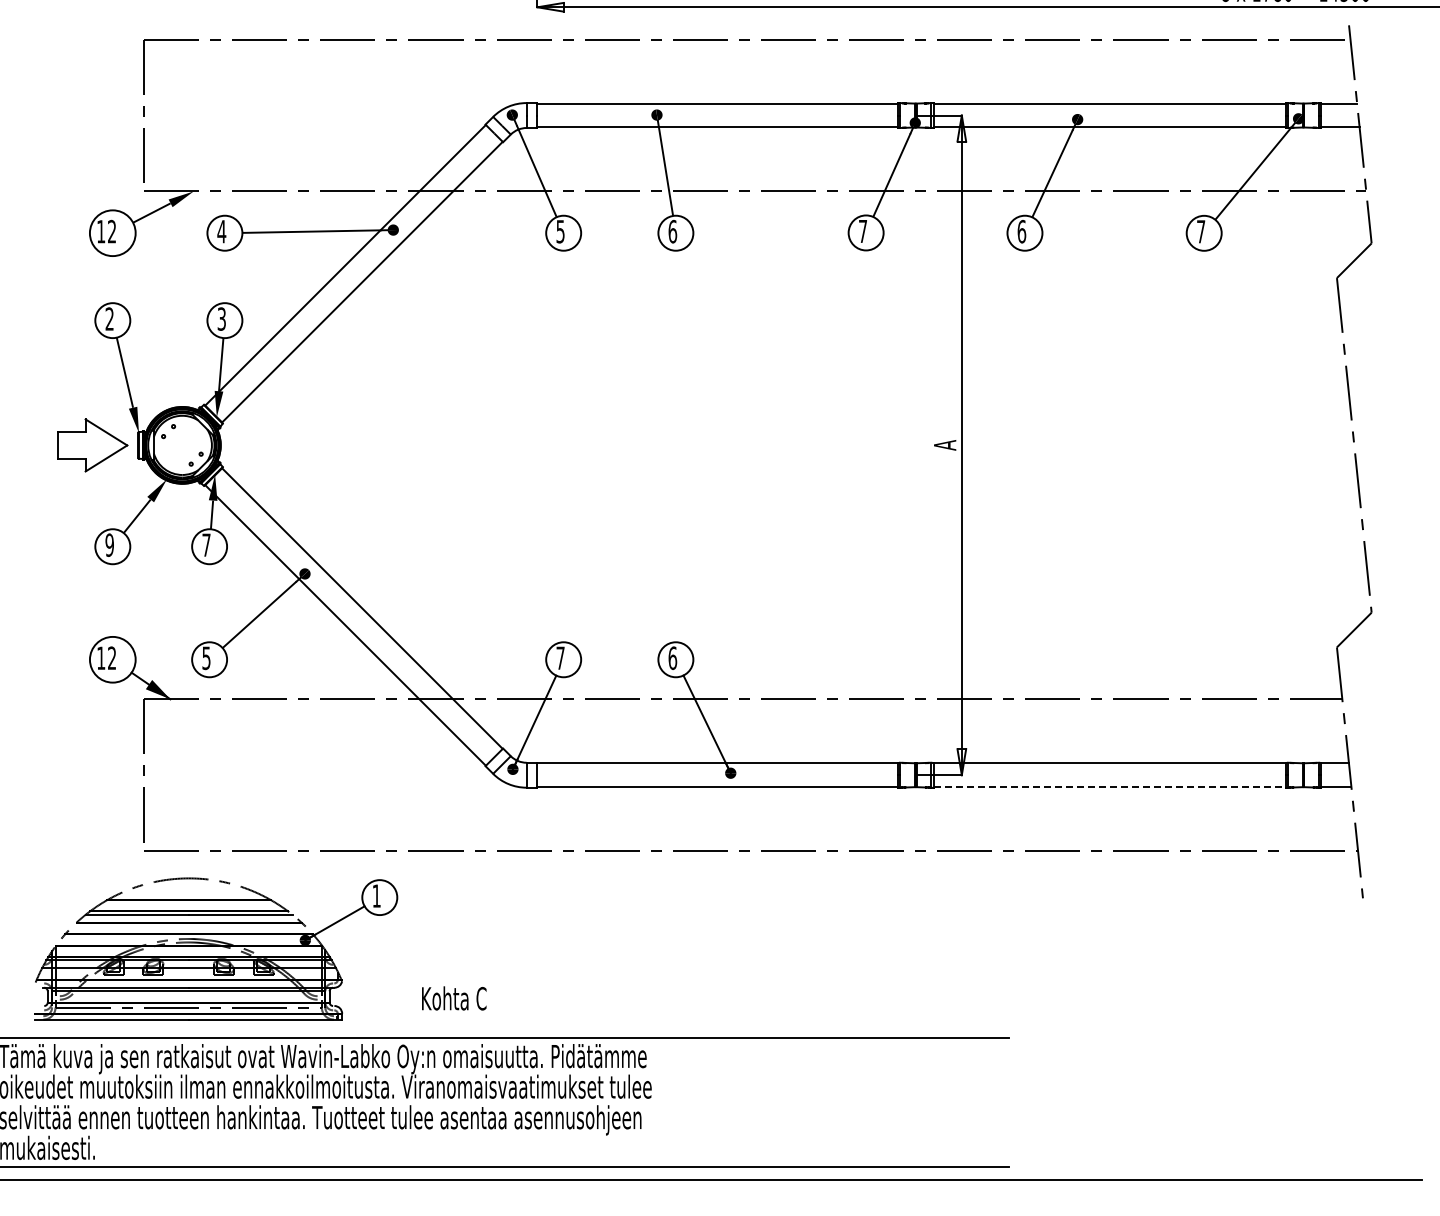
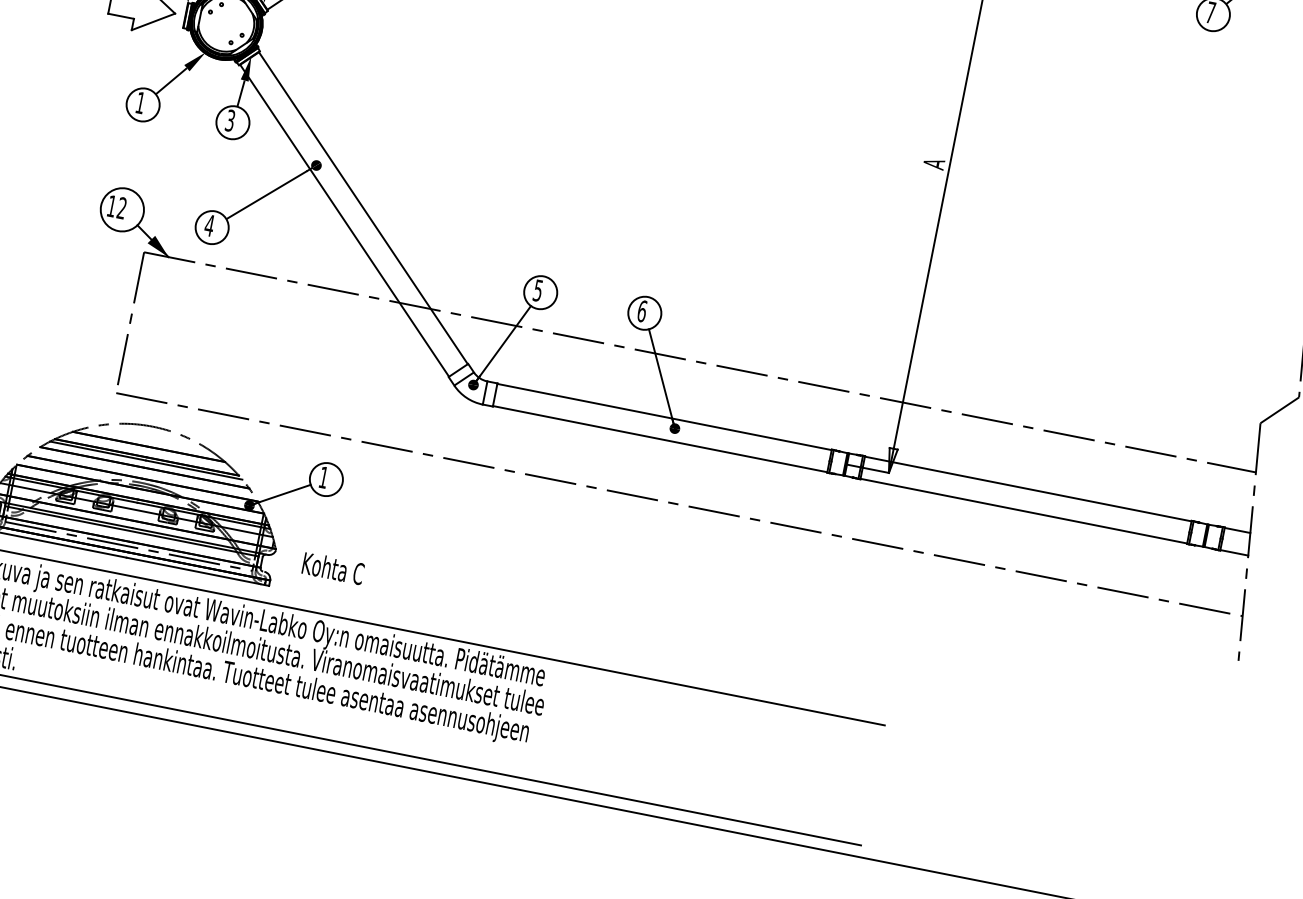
text: (109, 544) -> (140, 102), 9 -> 1
text: (206, 545) -> (230, 121), 7 -> 3
text: (206, 658) -> (209, 225), 5 -> 4
text: (560, 658) -> (538, 290), 7 -> 5
line: (1110, 787) -> (1024, 511), dashed -> solid
text: (454, 998) -> (333, 568), moved

